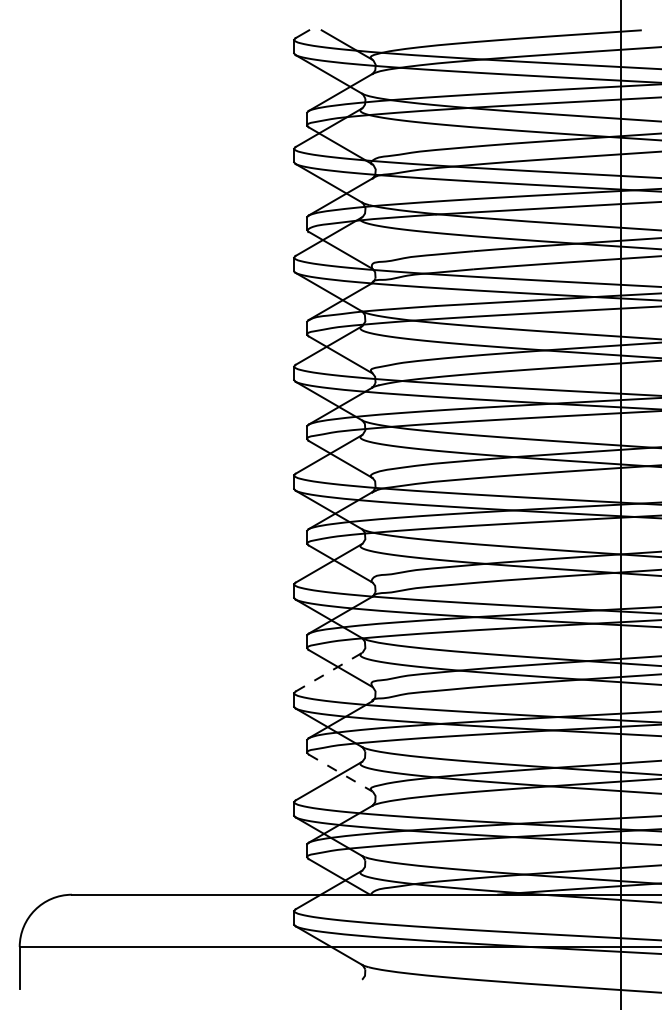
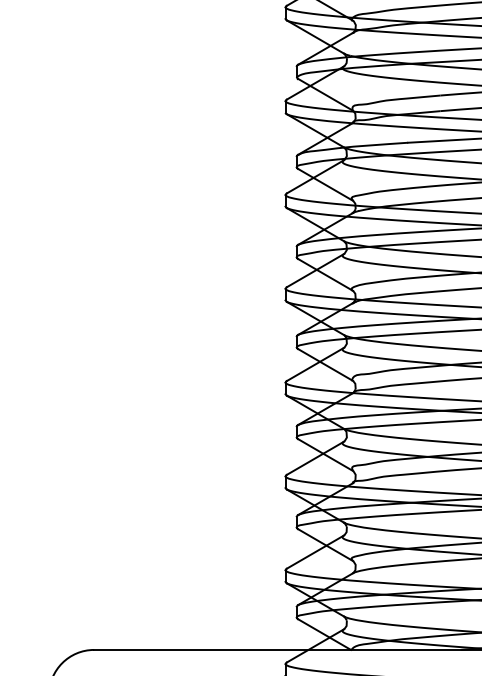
line: (329, 672) -> (316, 458), dashed -> solid
line: (340, 772) -> (325, 544), dashed -> solid

